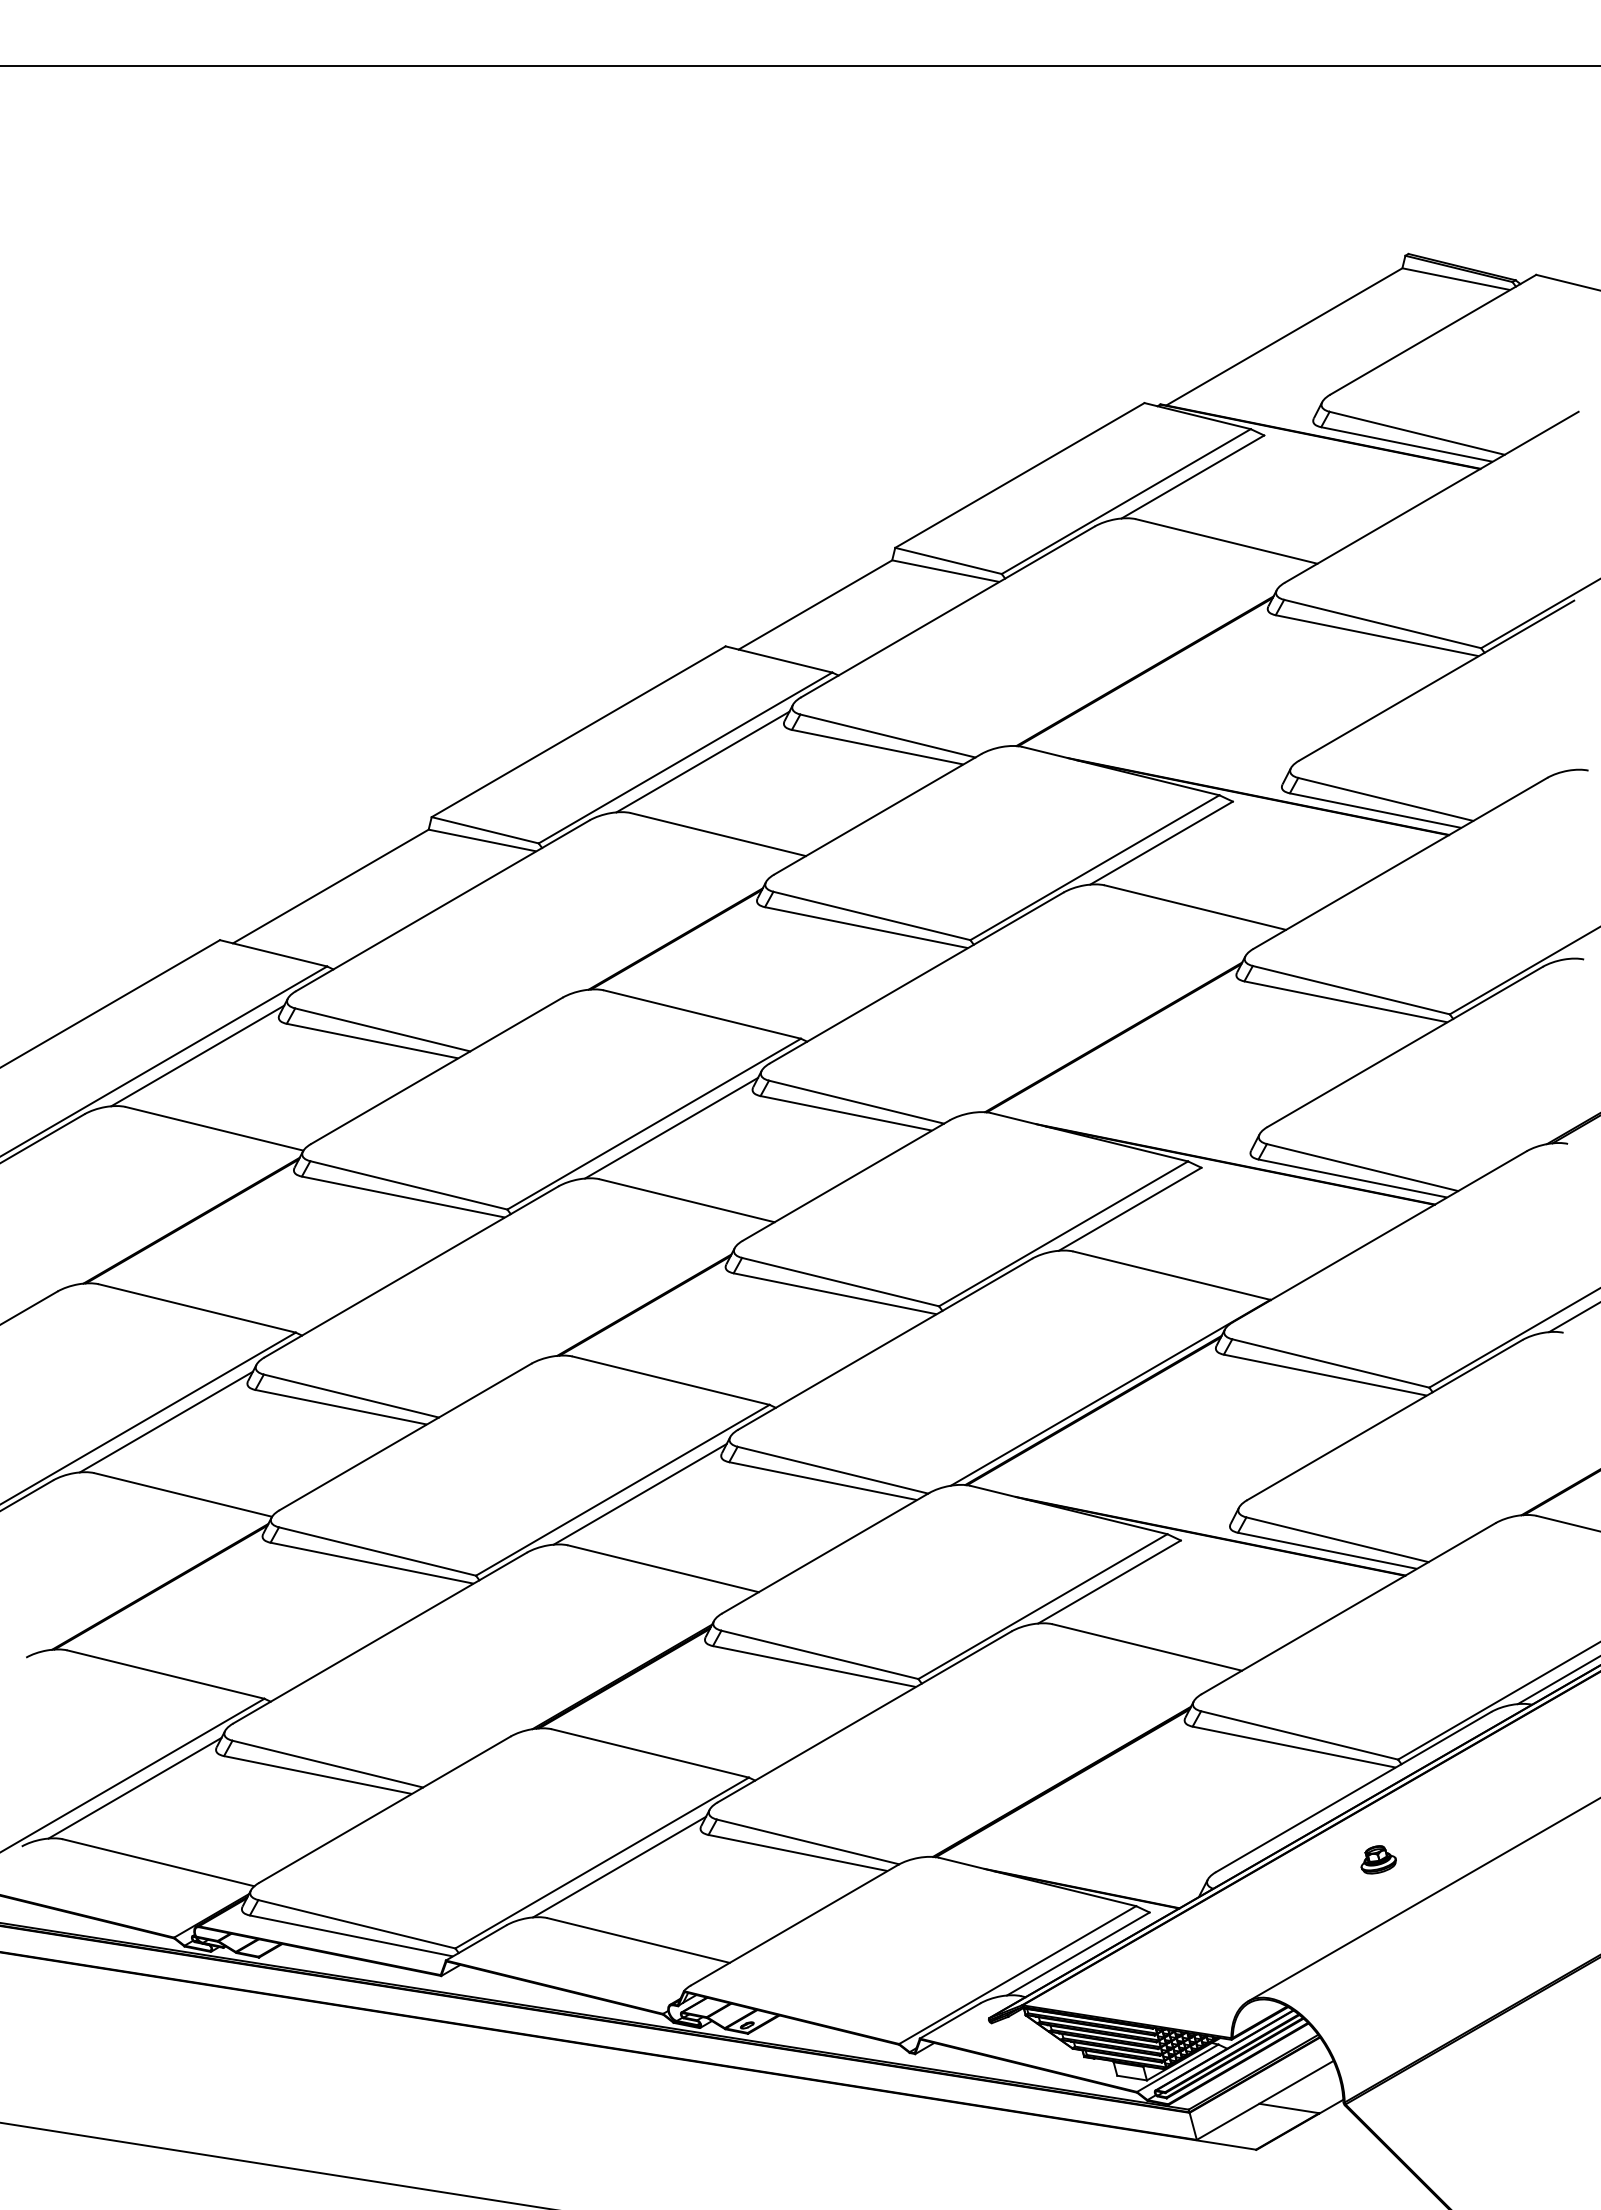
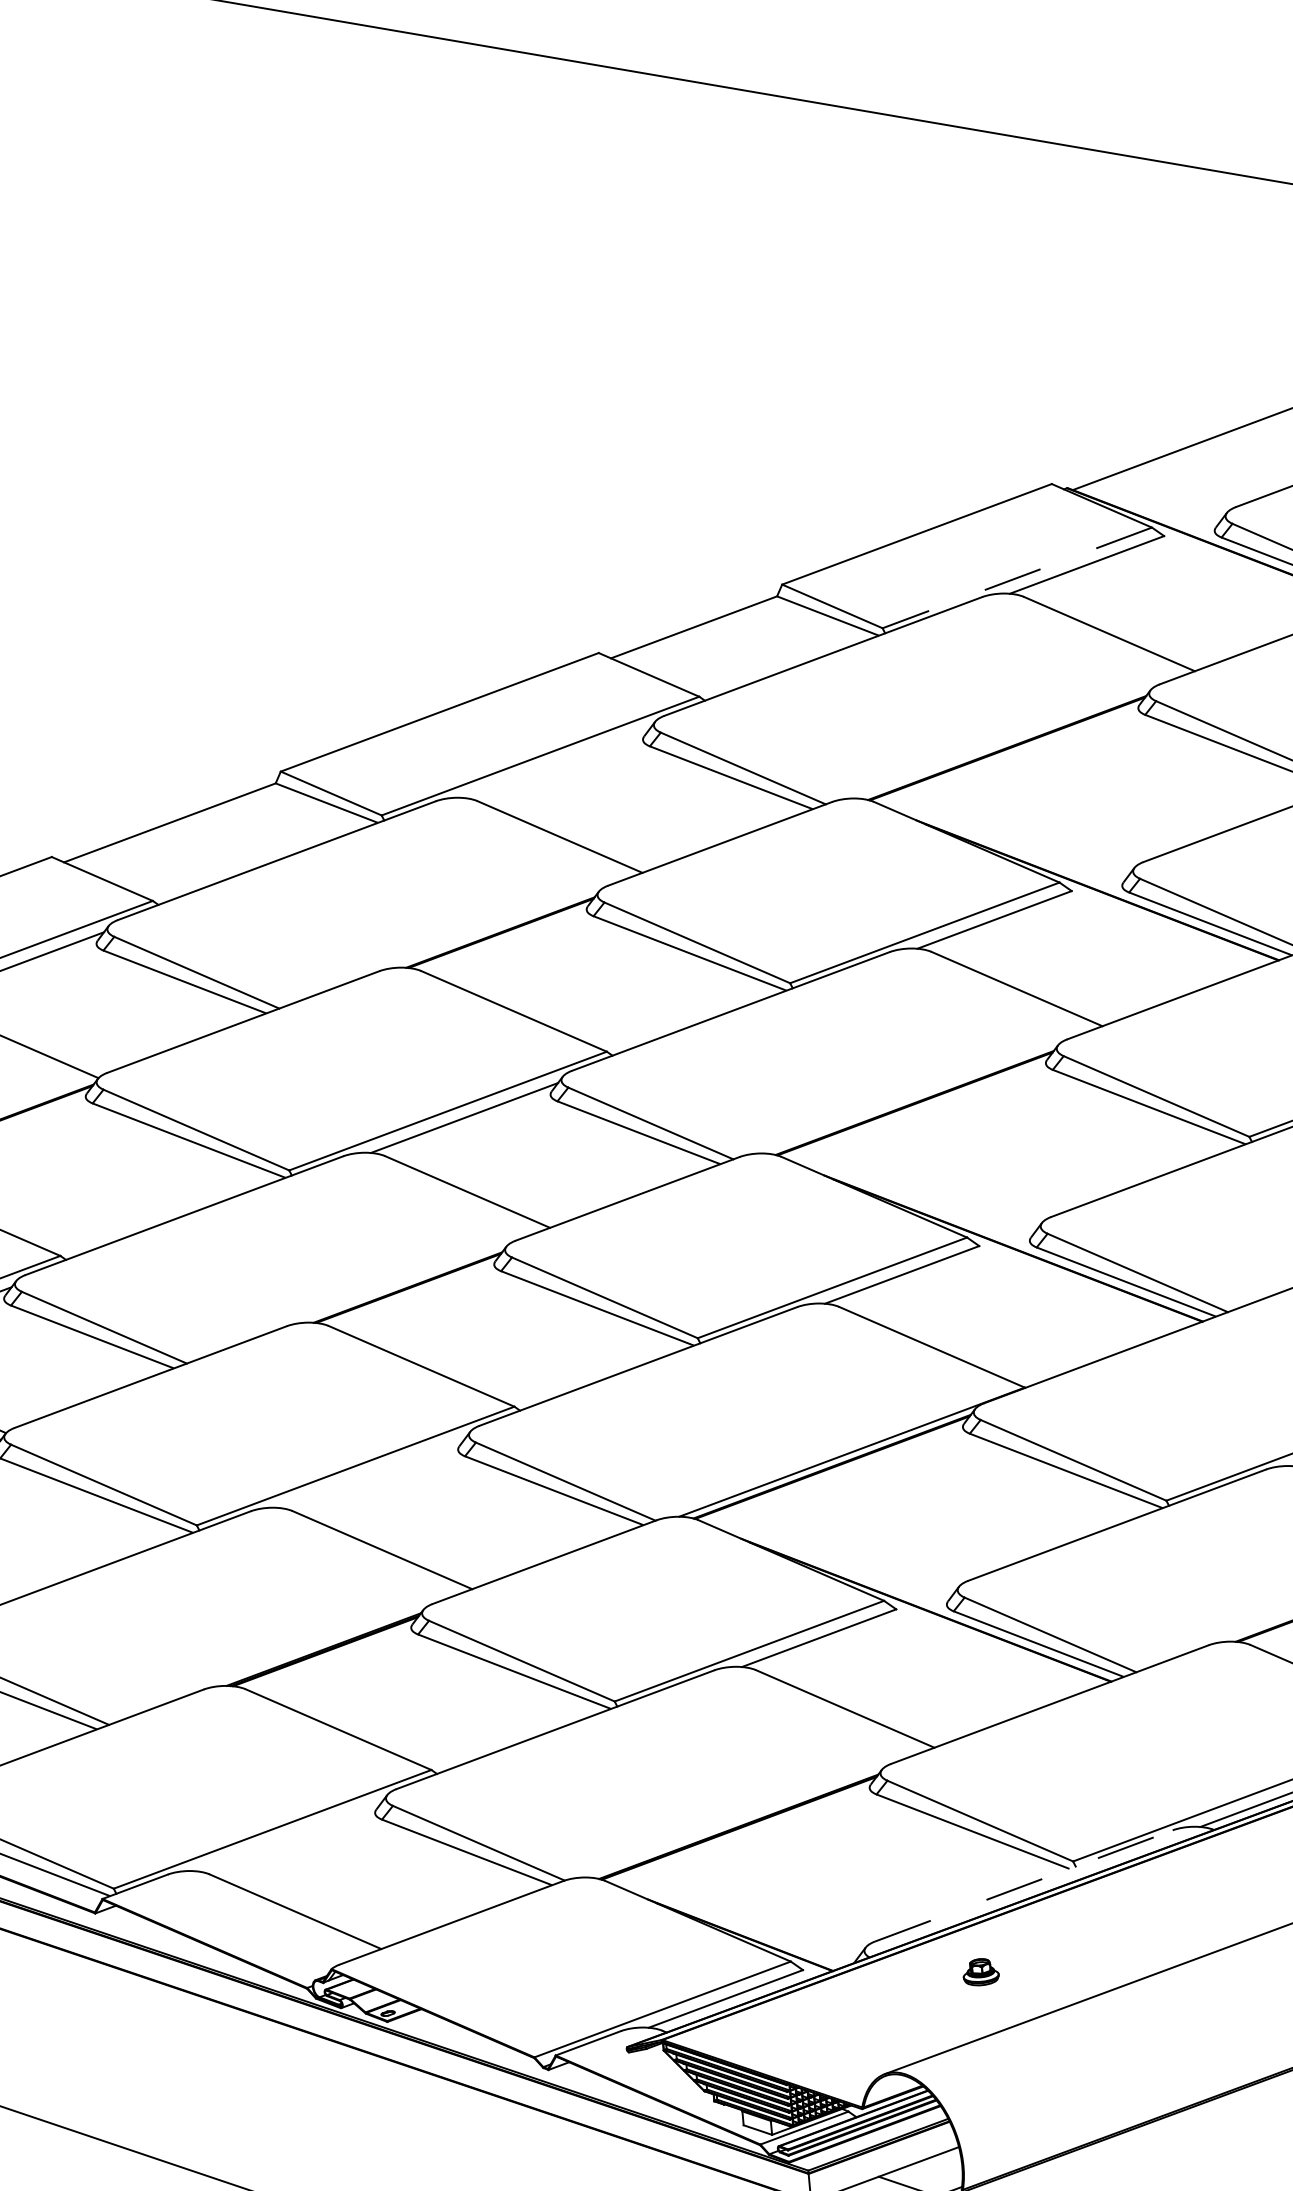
line: (1125, 501) -> (1016, 577), solid -> dashed
line: (702, 761) -> (556, 762), removed
line: (639, 1494) -> (371, 1473), removed
line: (1353, 1791) -> (1023, 1885), solid -> dashed
part: (1378, 1859) -> (981, 1972), moved
line: (619, 1866) -> (289, 1835), removed

